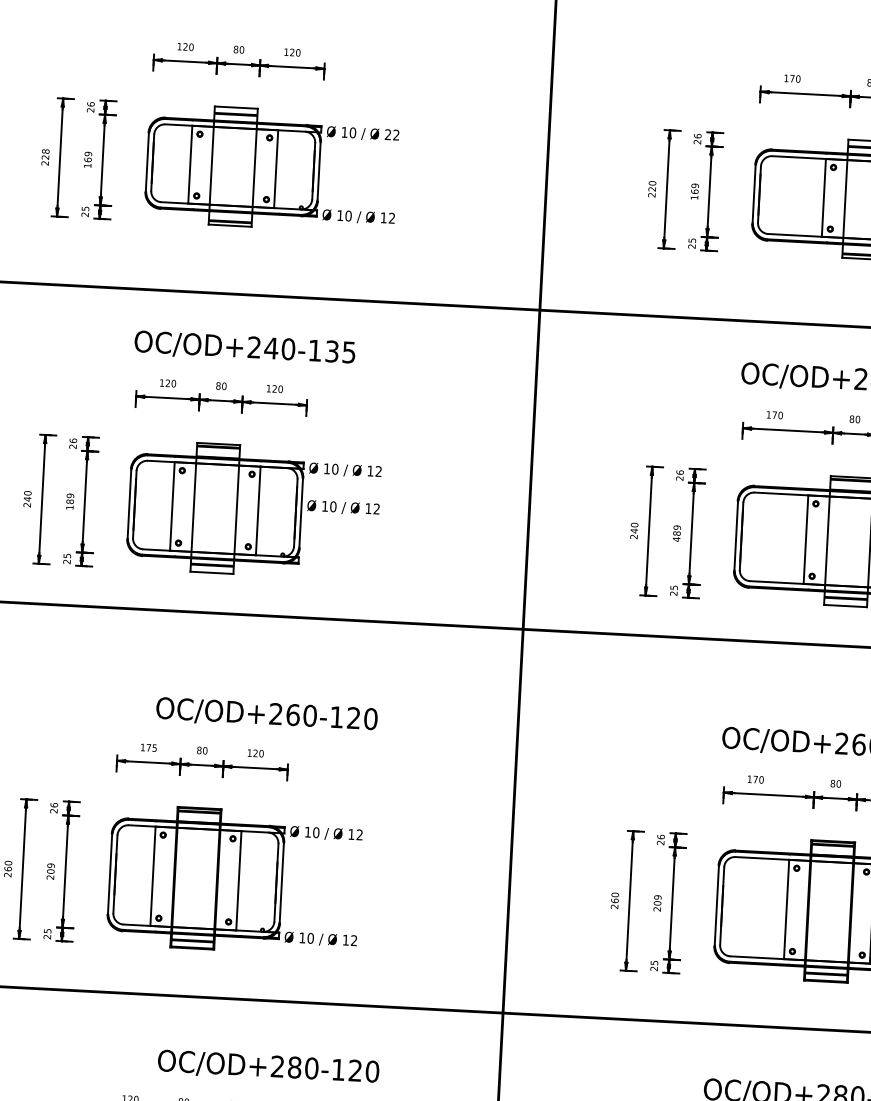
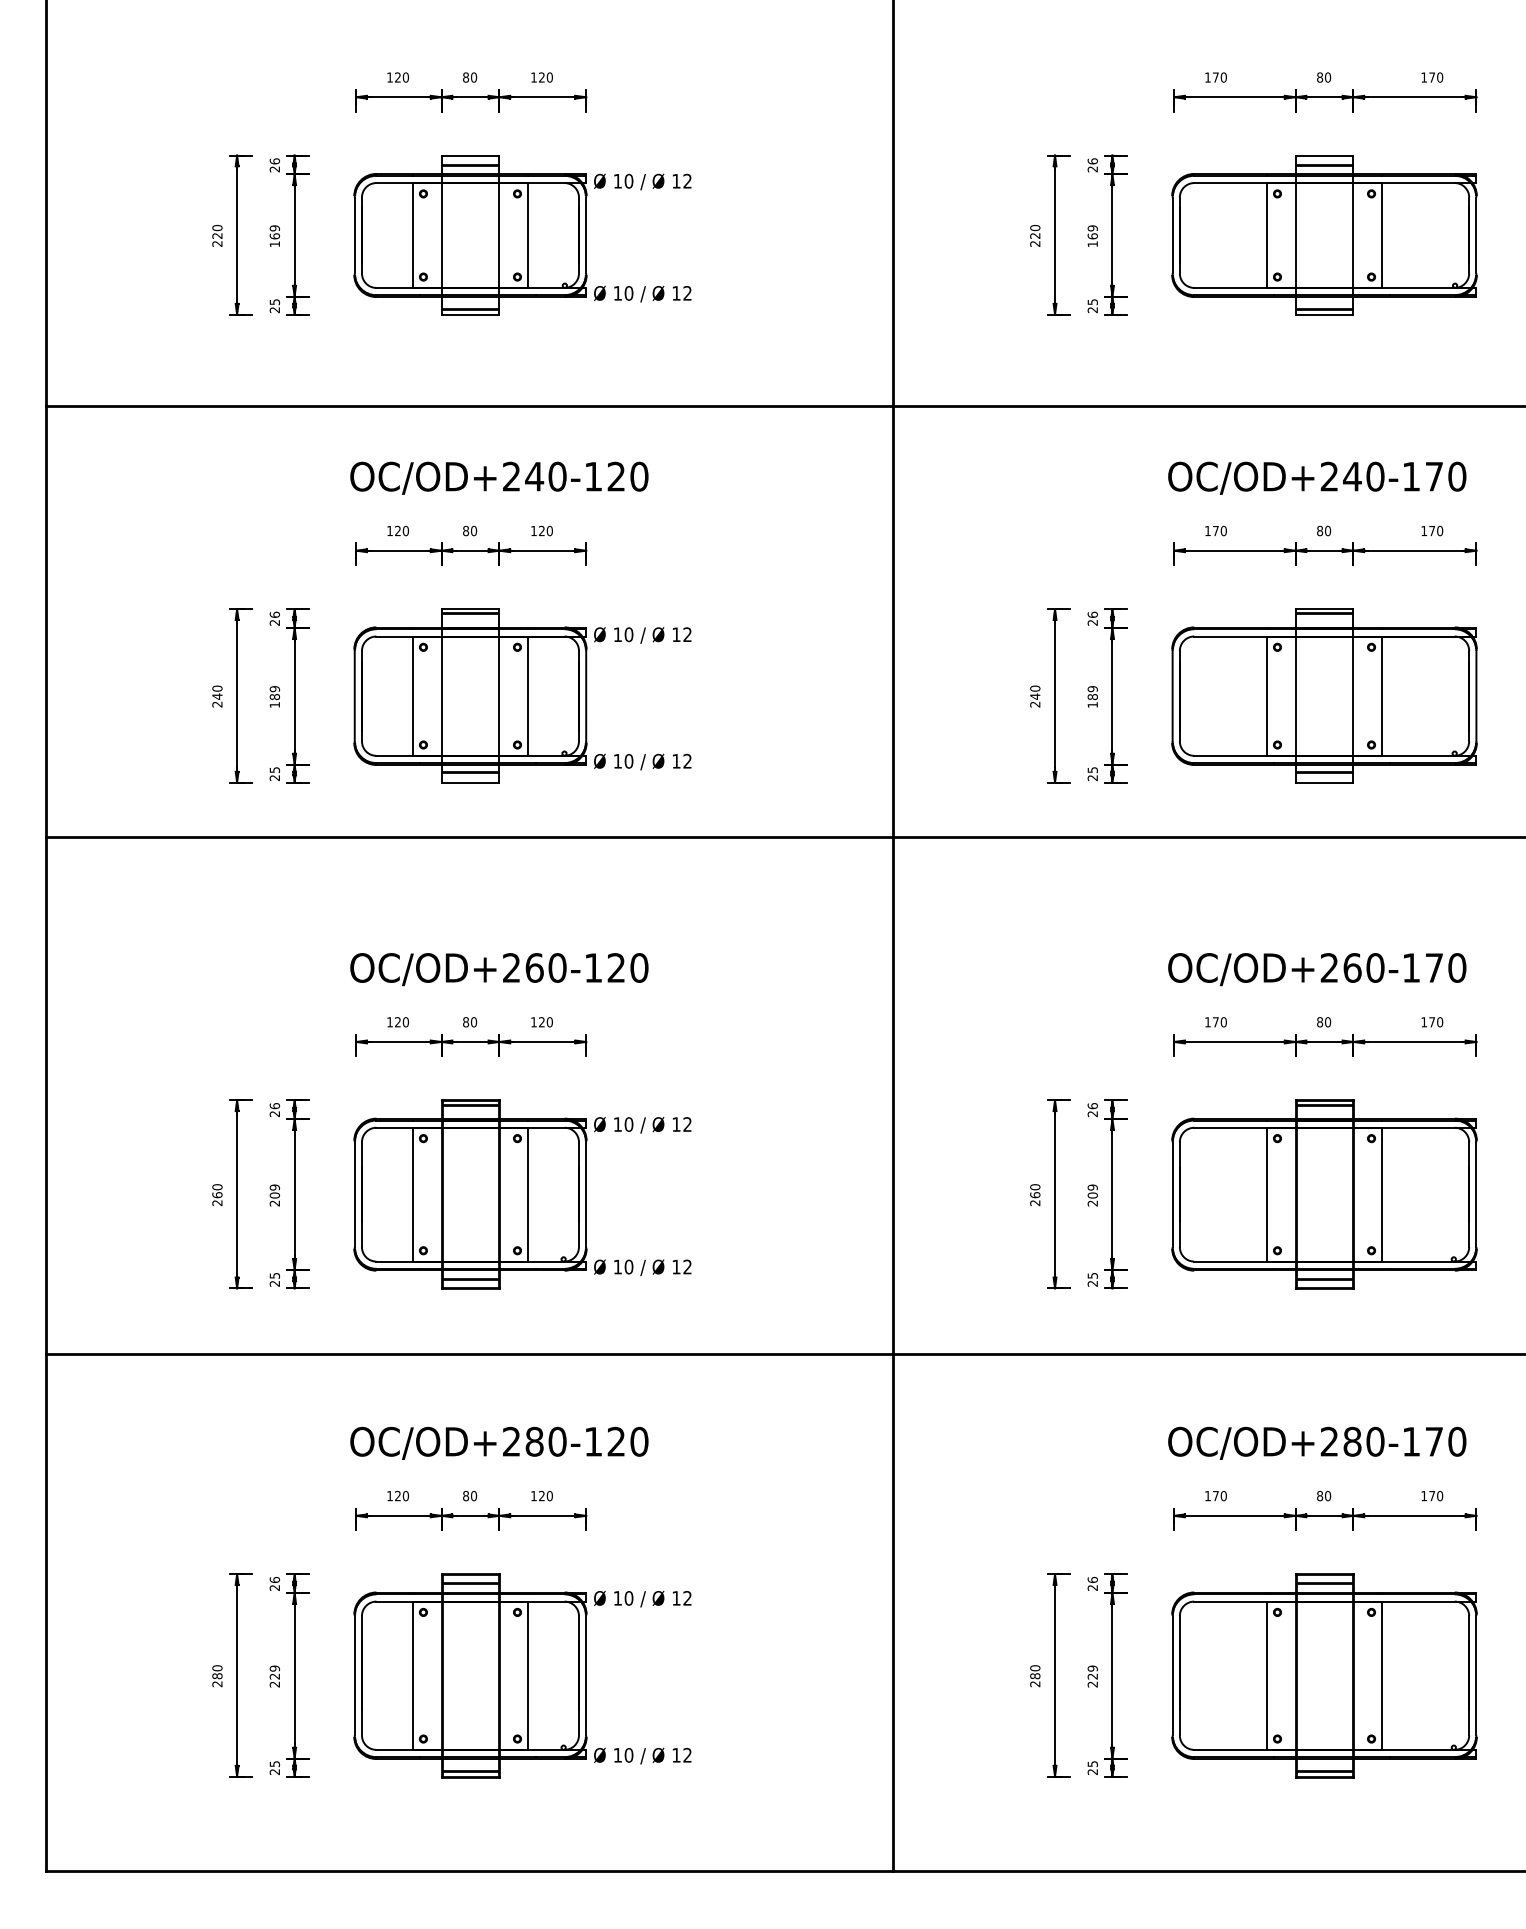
text: (388, 134) -> (676, 180), 22 -> 12
text: (45, 151) -> (217, 227), 228 -> 220
text: (340, 351) -> (627, 476), OC/OD+240-135 -> OC/OD+240-120
text: (343, 507) -> (642, 761), moved
text: (676, 539) -> (1092, 704), 489 -> 189
text: (267, 714) -> (499, 969), moved
text: (151, 748) -> (401, 1022), 175 -> 120
text: (268, 1066) -> (499, 1442), moved

